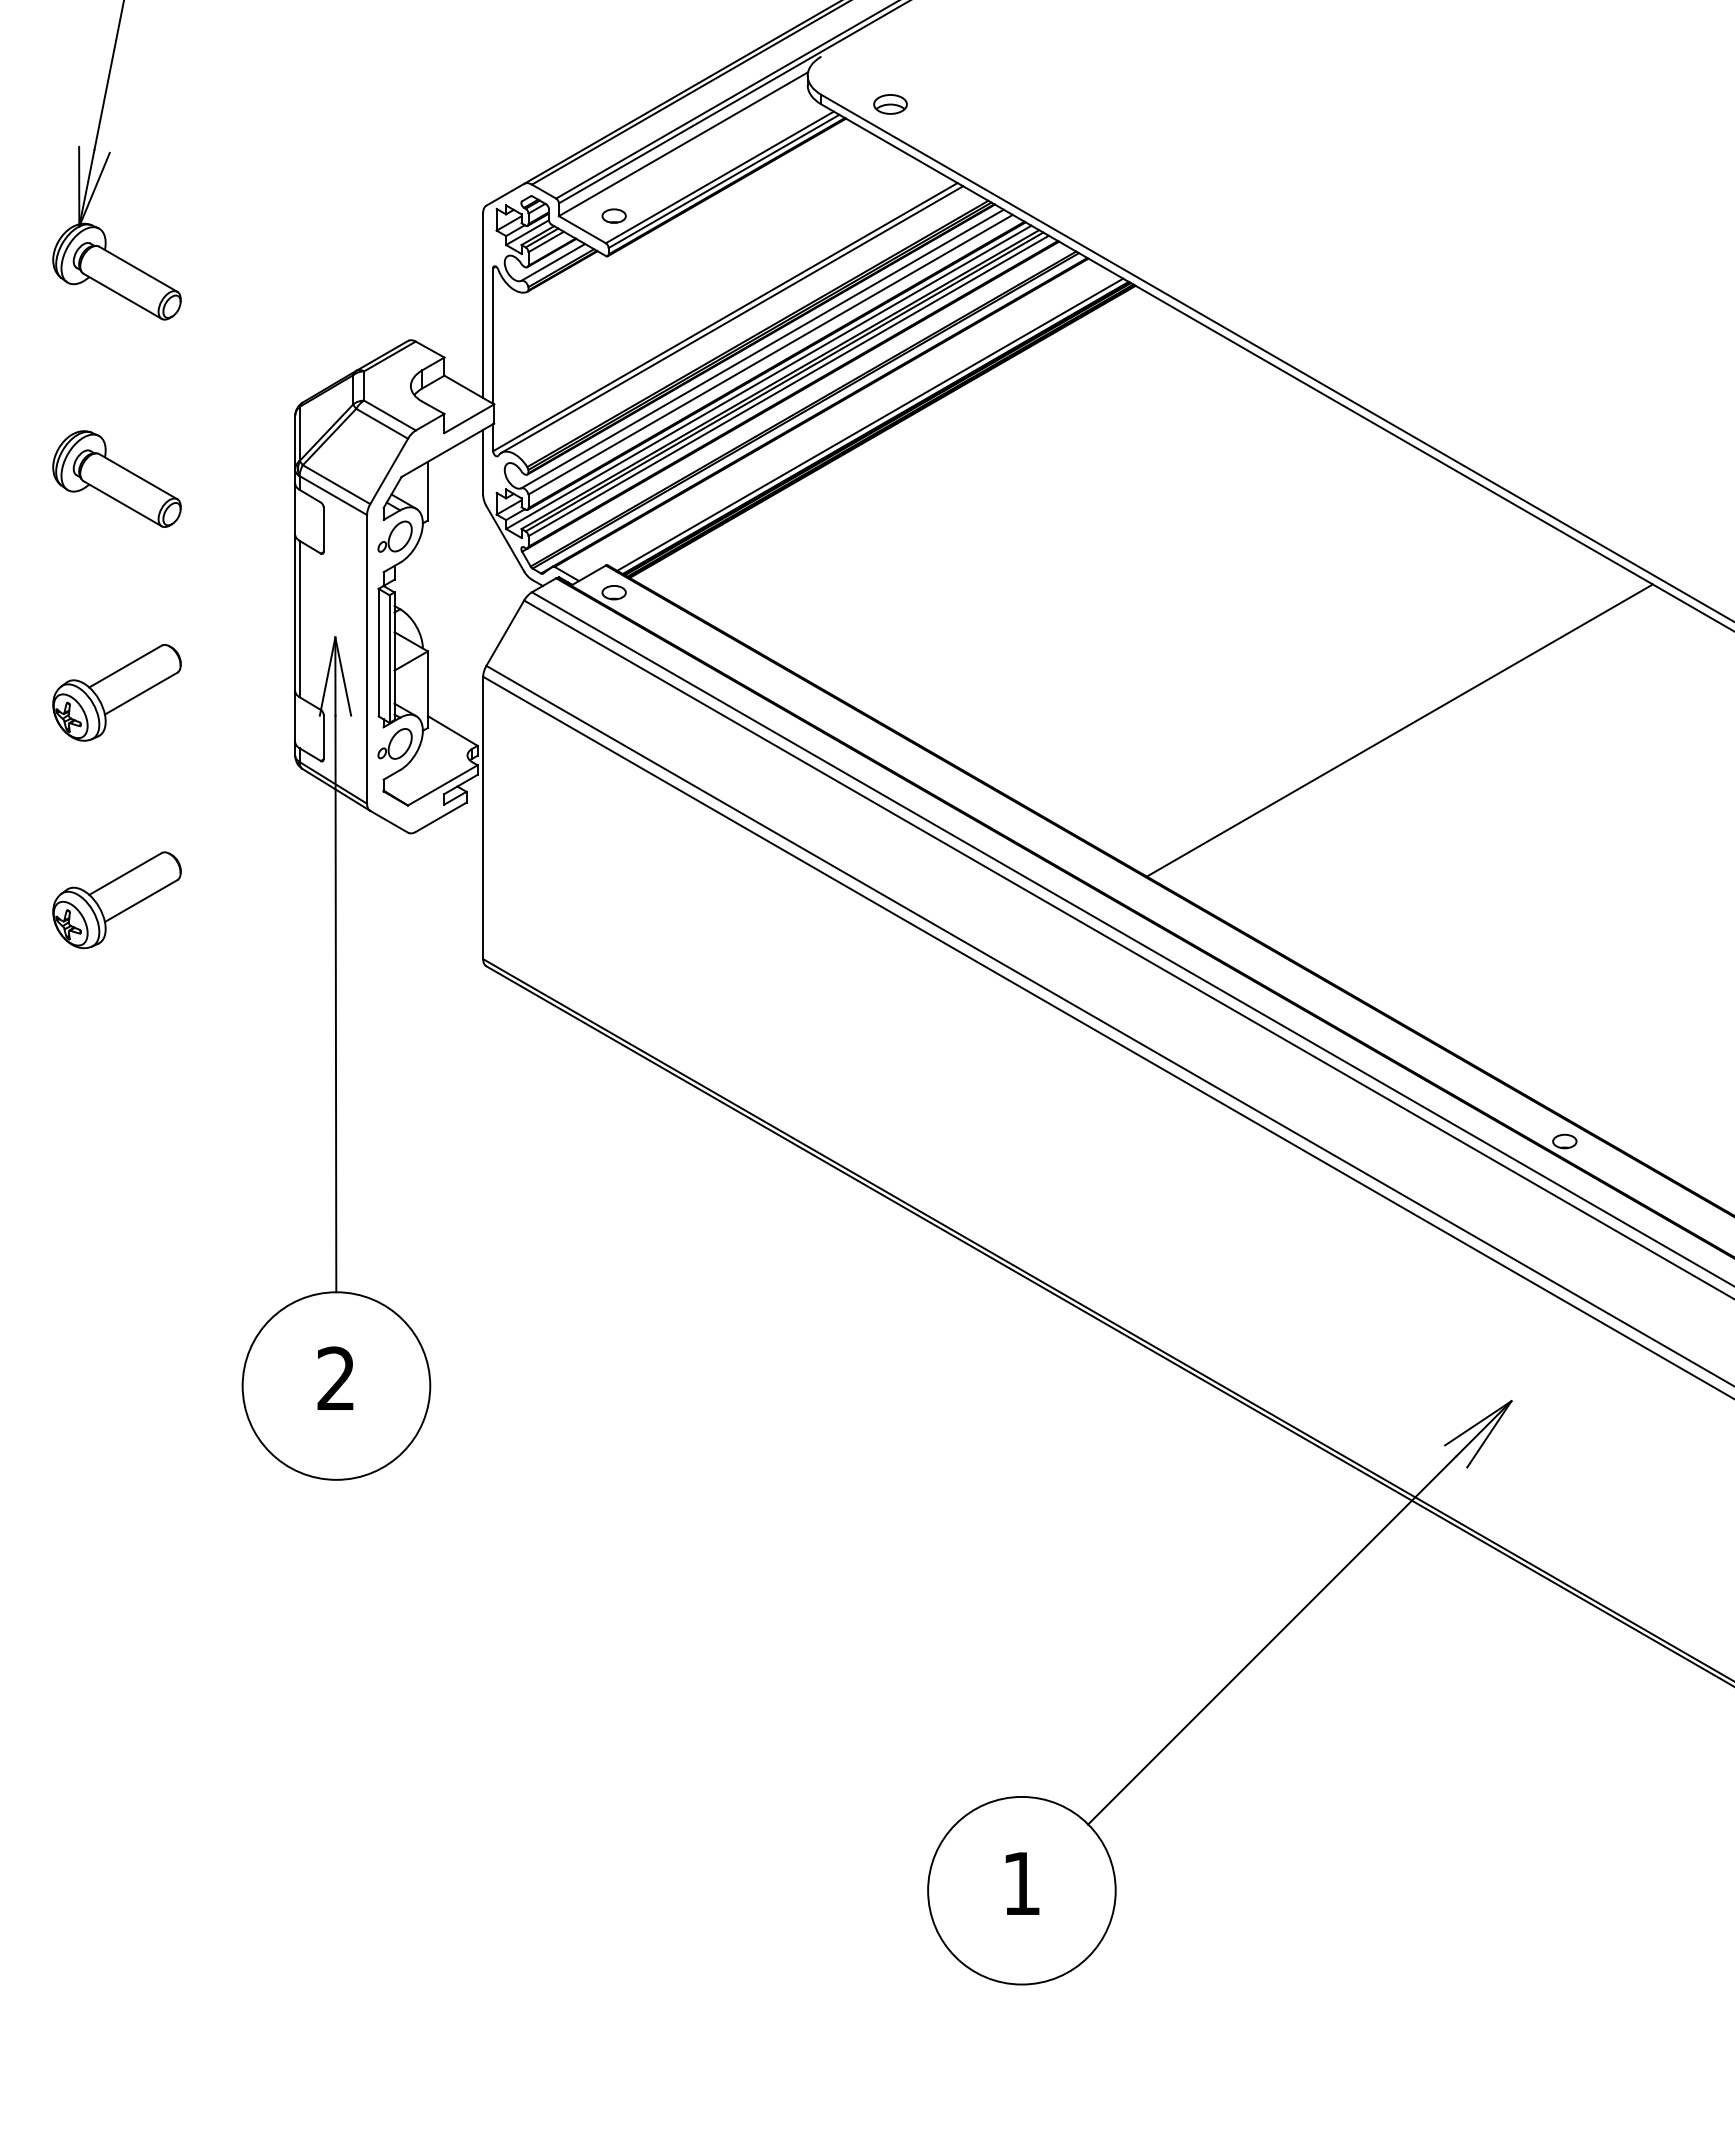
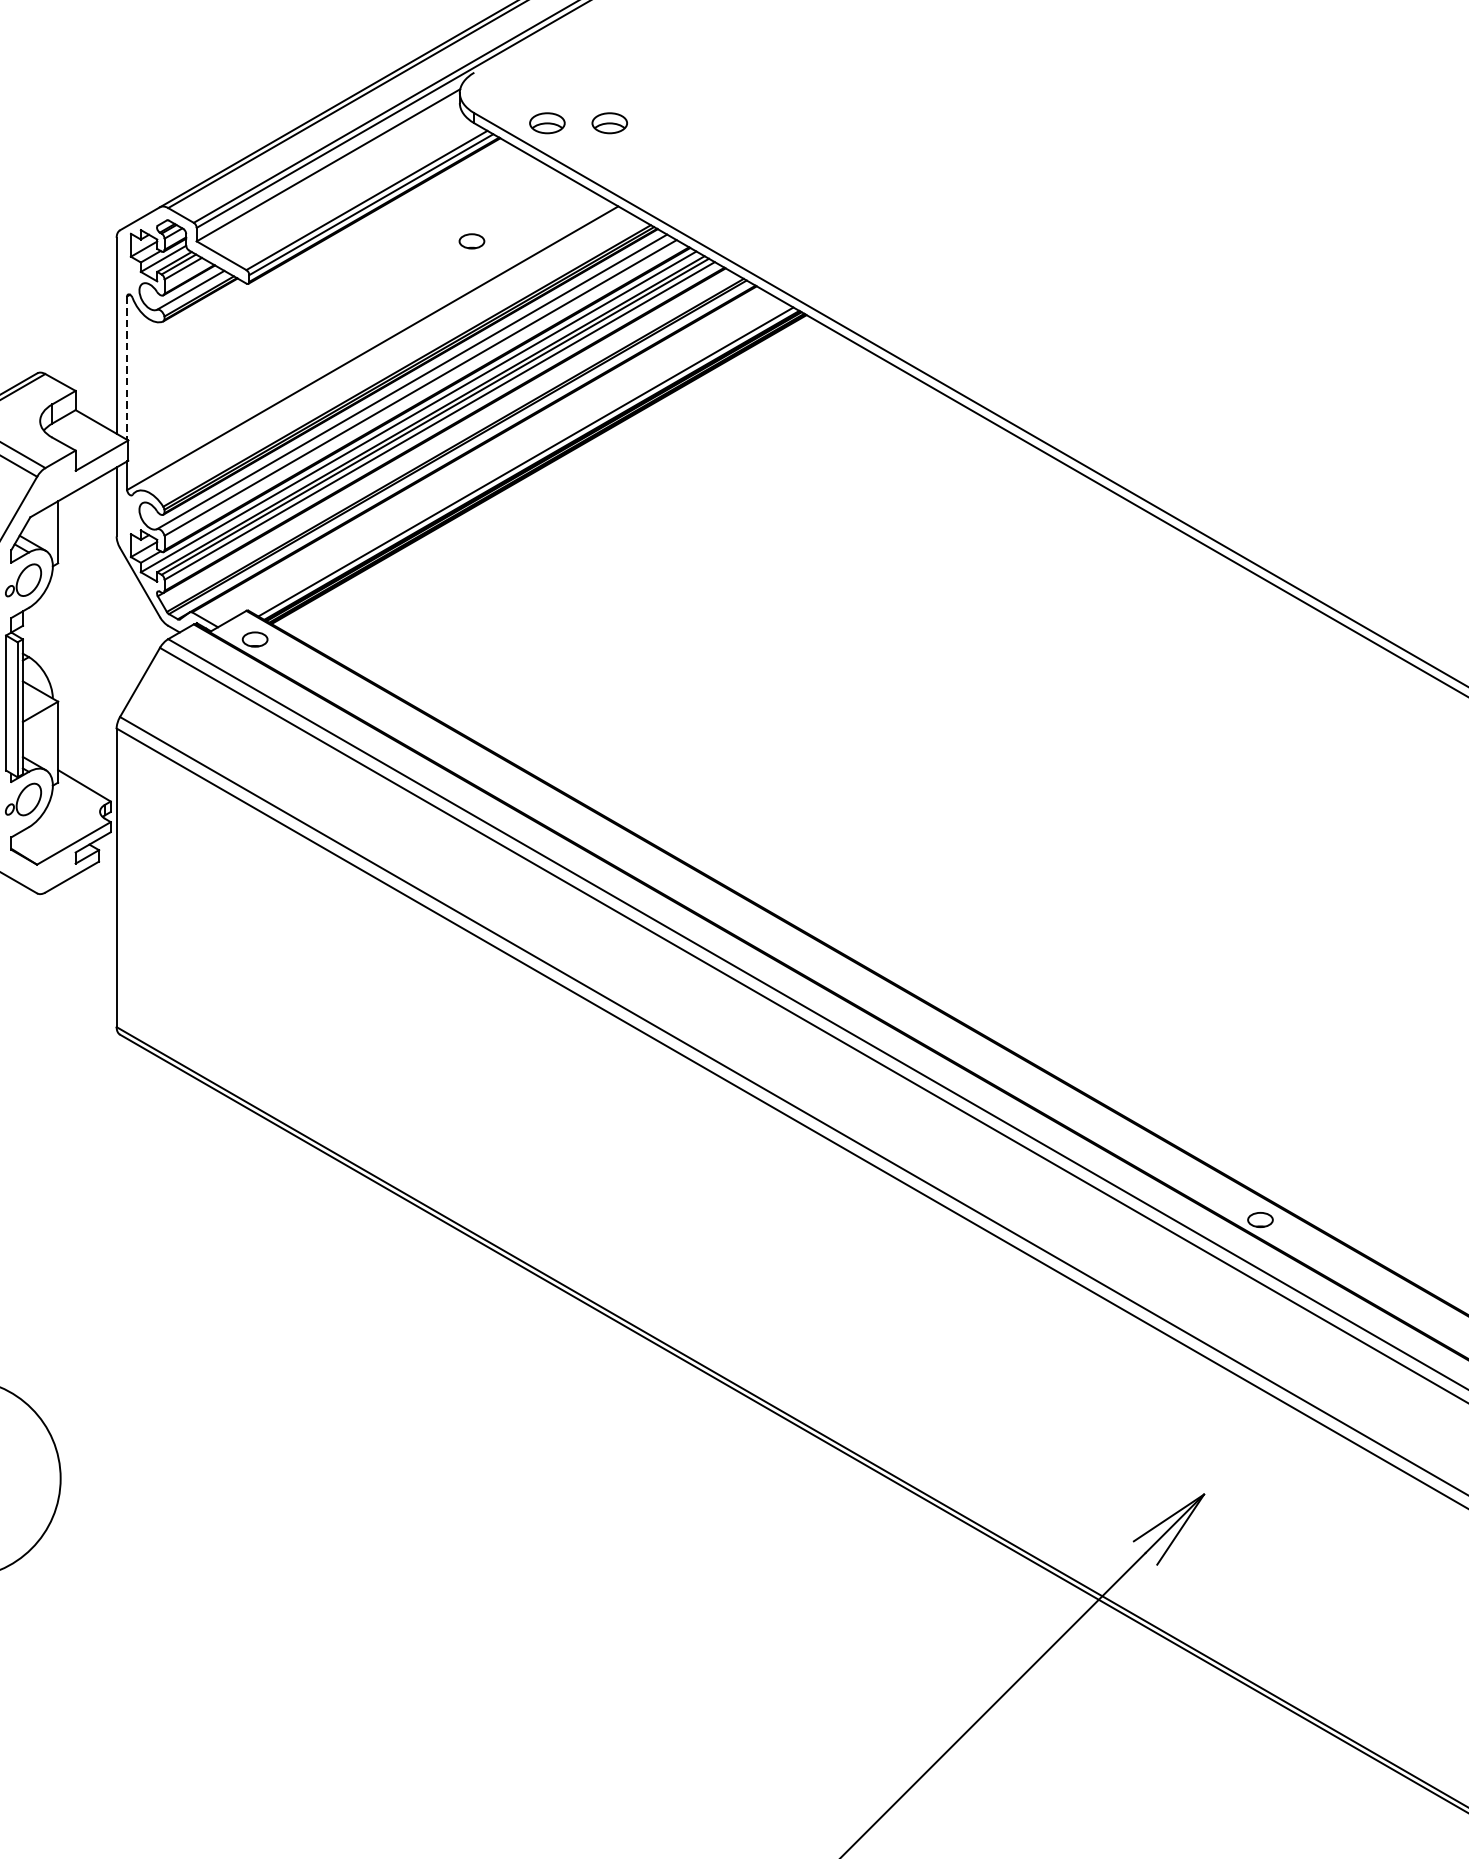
part: (949, 104) -> (609, 123), added
part: (613, 215) -> (471, 240), moved
line: (732, 319) -> (380, 350), removed
line: (493, 336) -> (127, 368), solid -> dashed
line: (1399, 730) -> (1085, 785), removed

